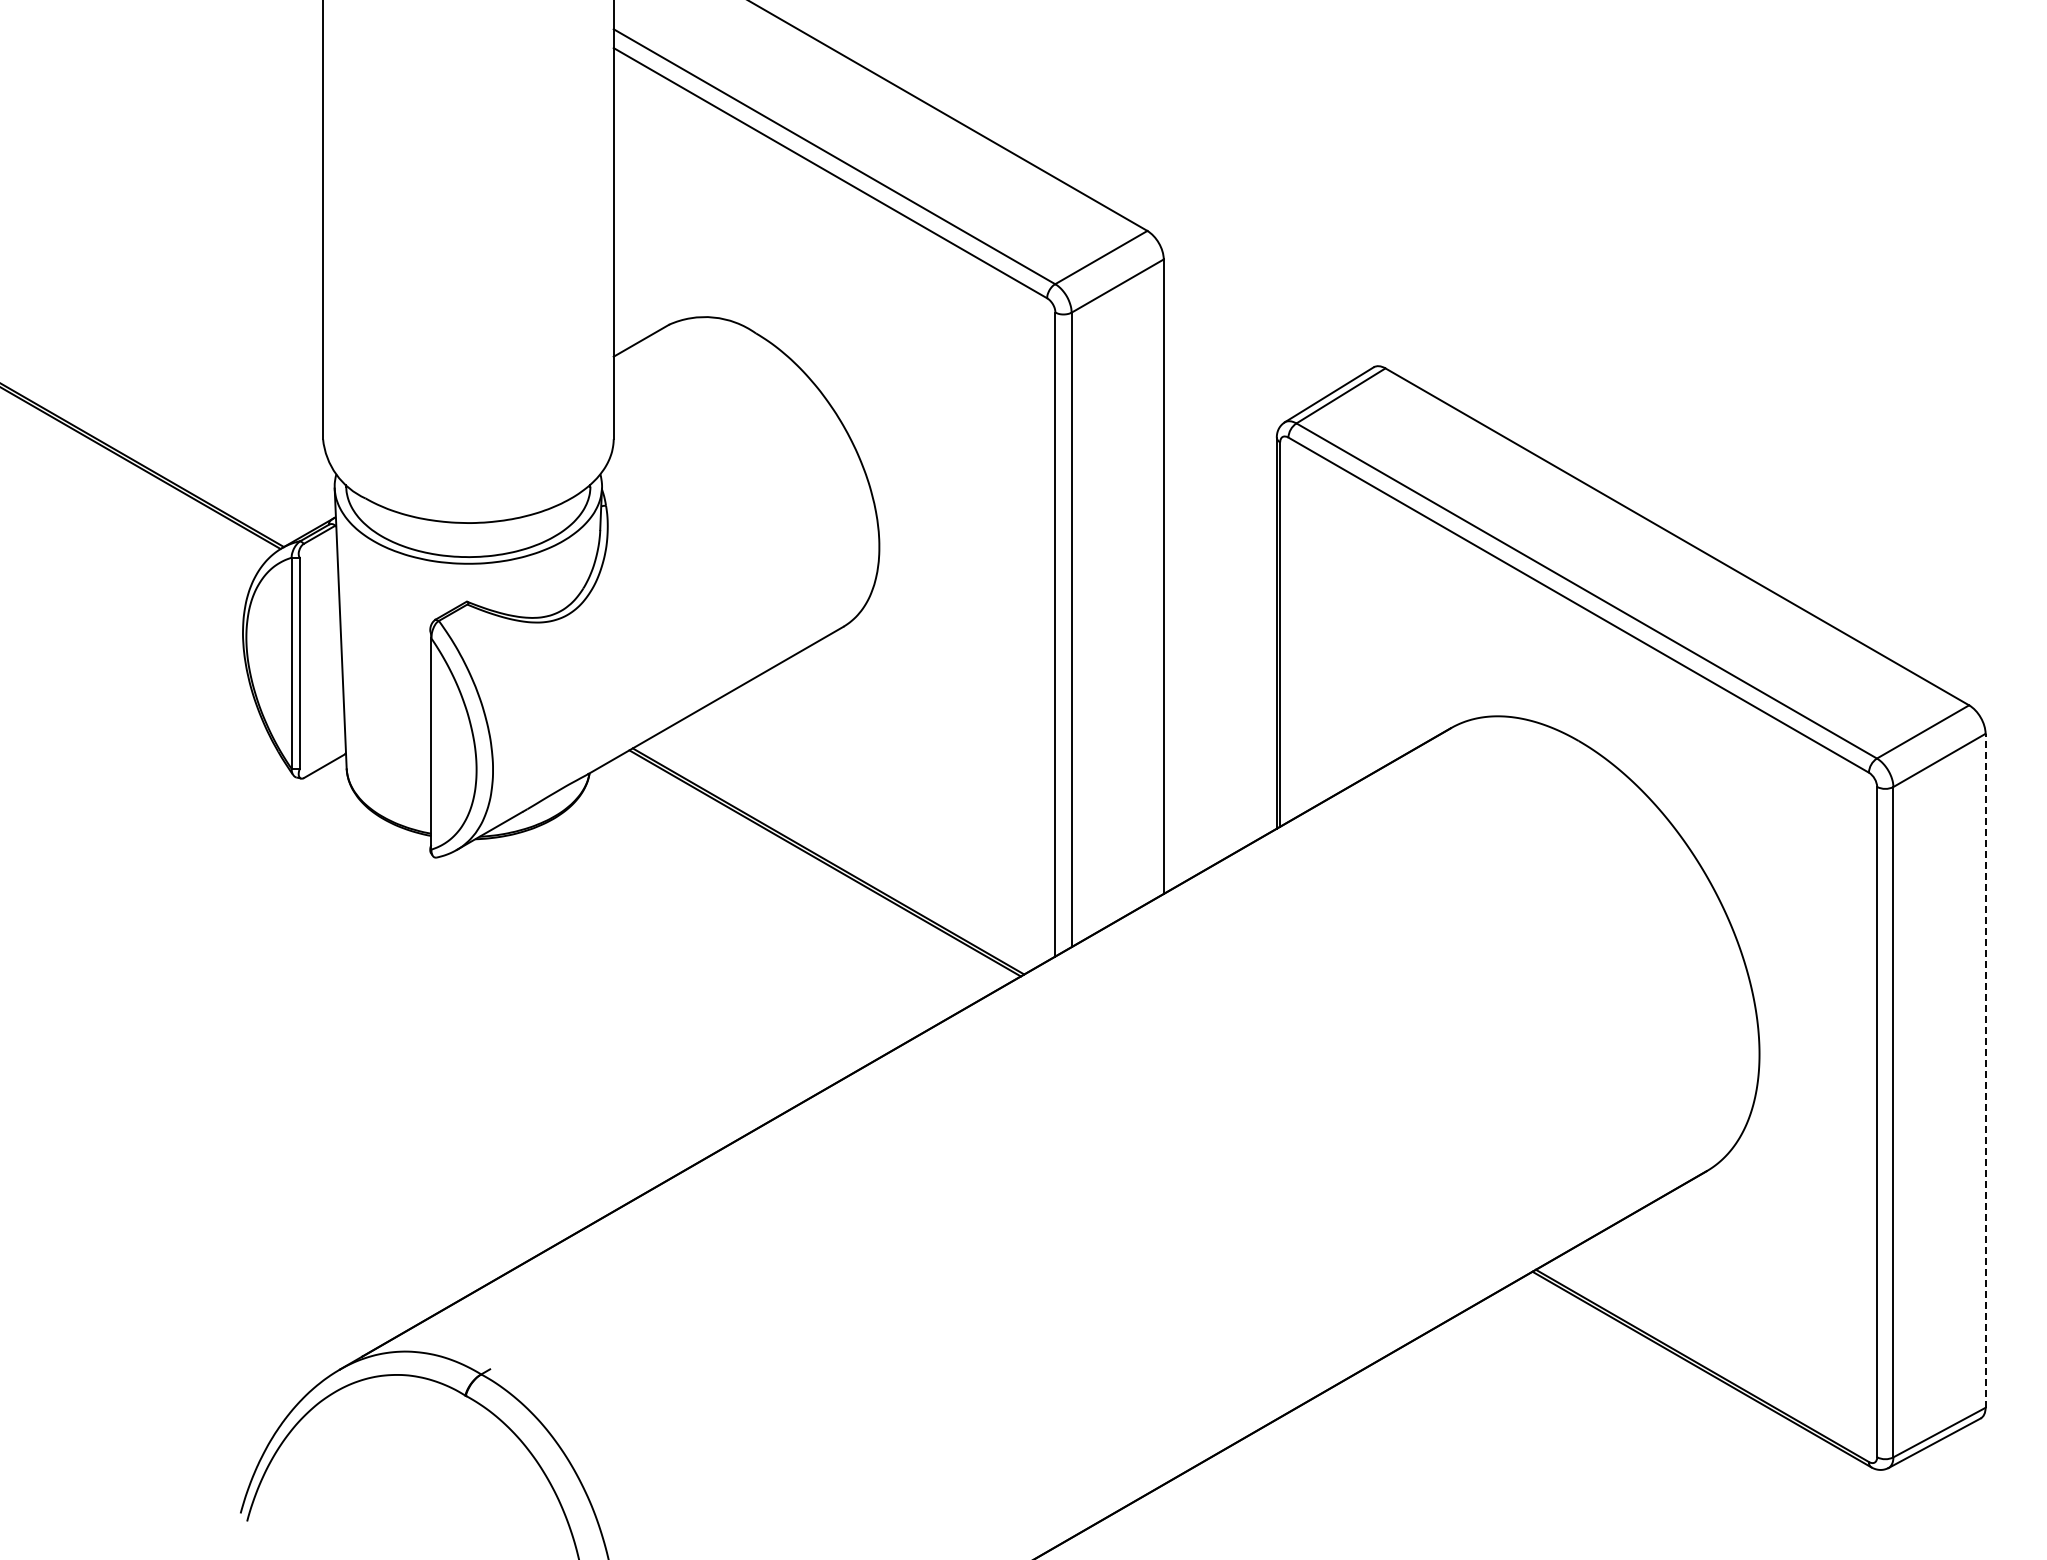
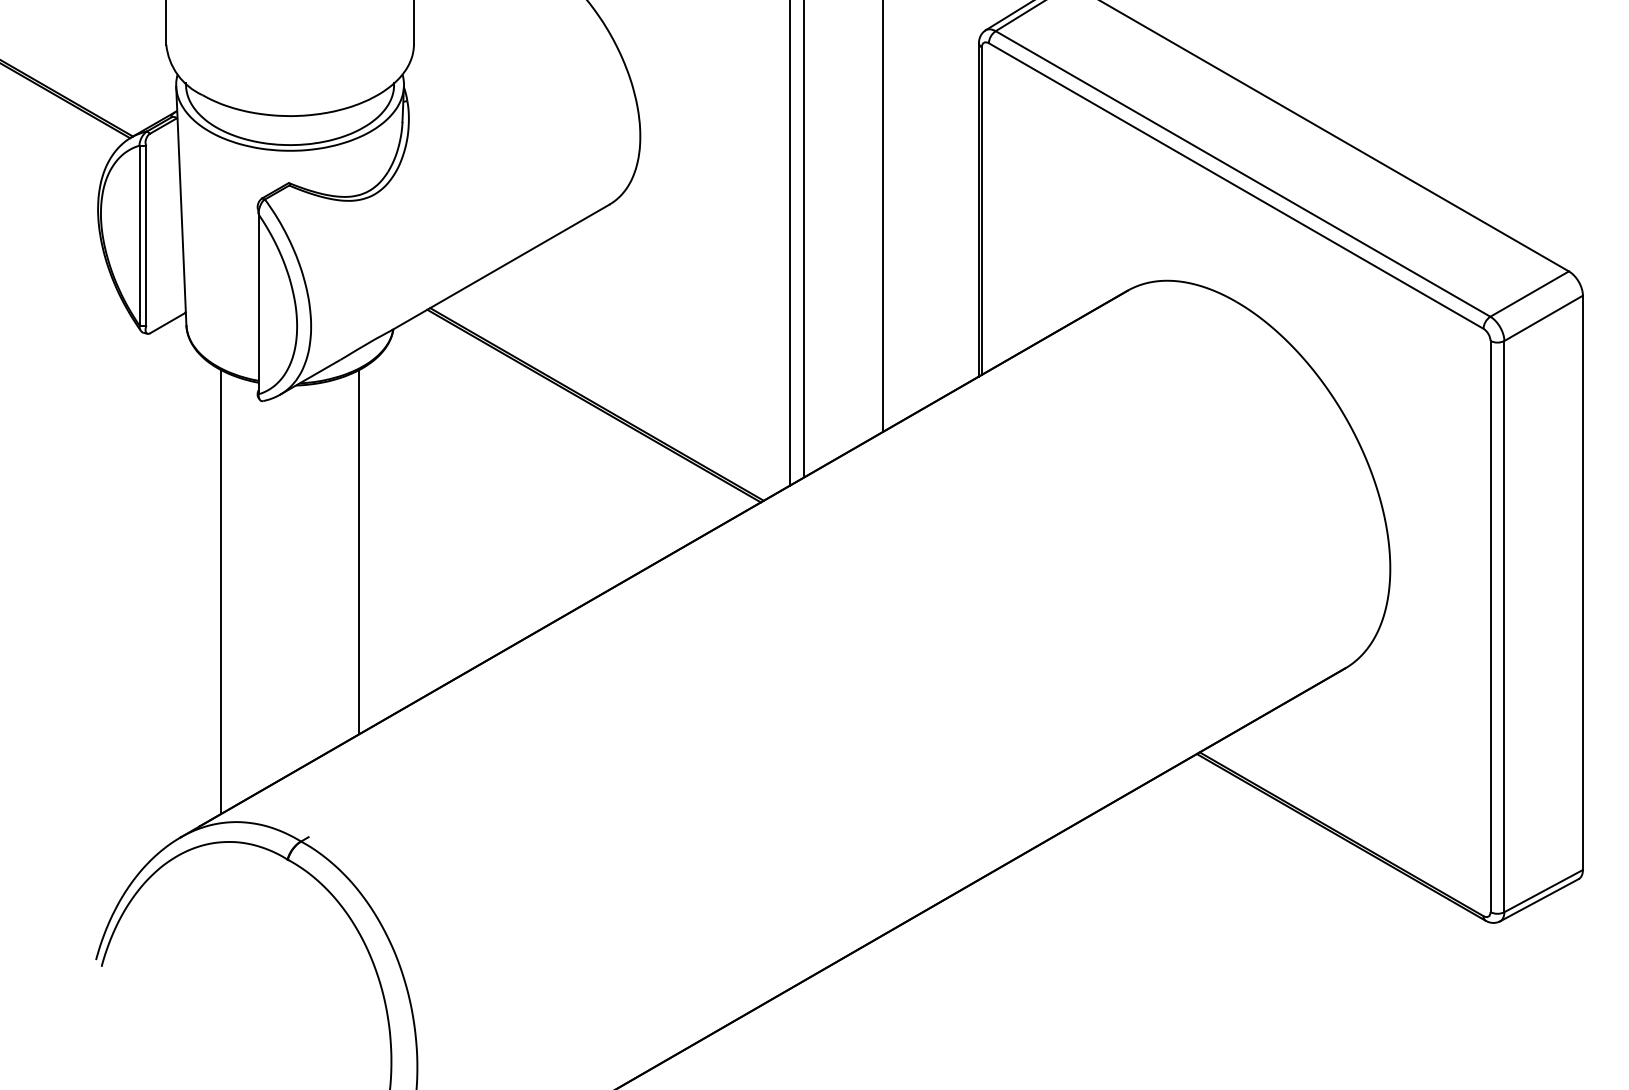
line: (549, 1034) -> (359, 551), added
line: (1985, 1070) -> (1582, 582), dashed -> solid
line: (387, 1081) -> (221, 591), added

